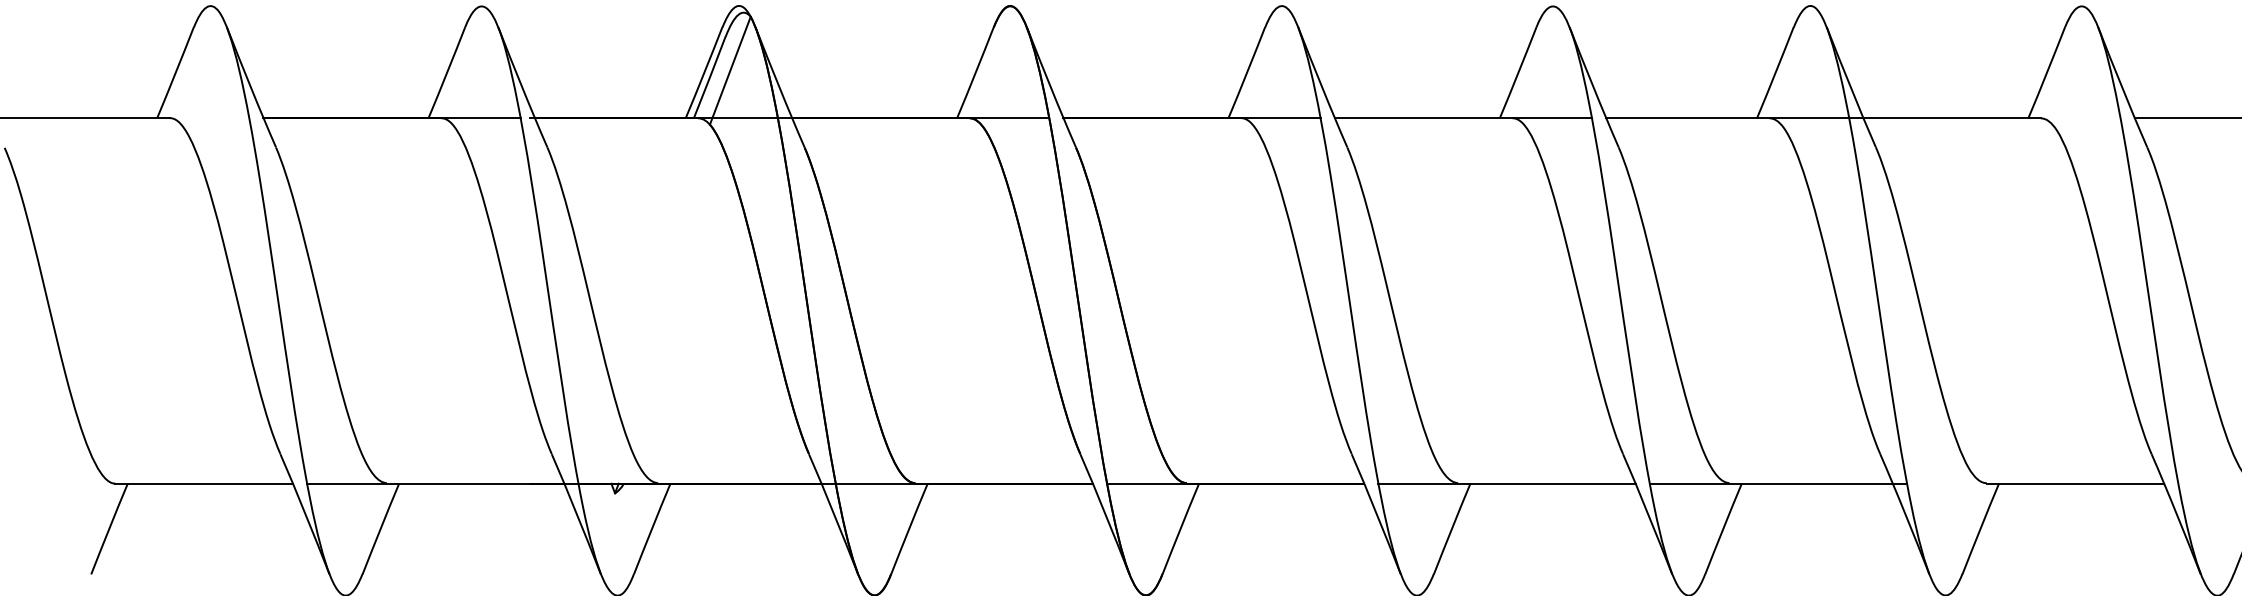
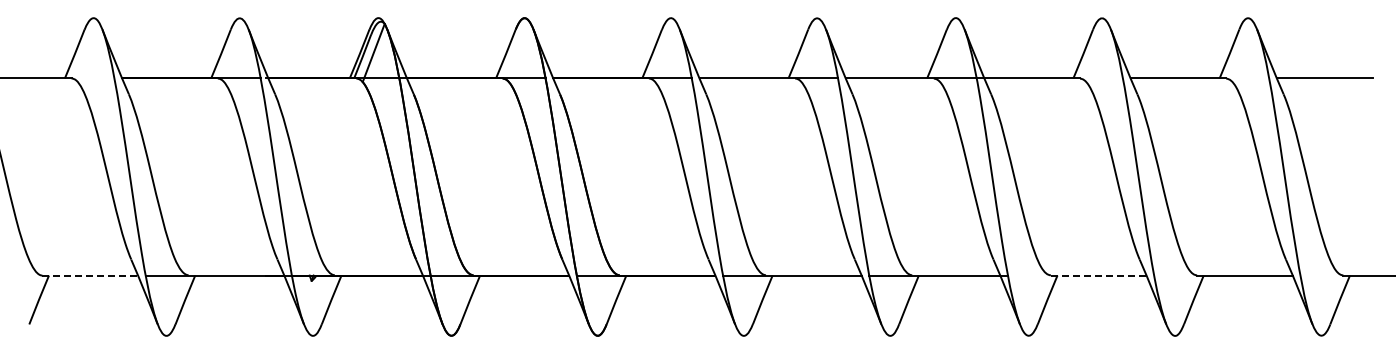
line: (204, 483) -> (90, 275), solid -> dashed
line: (2075, 483) -> (1098, 275), solid -> dashed

